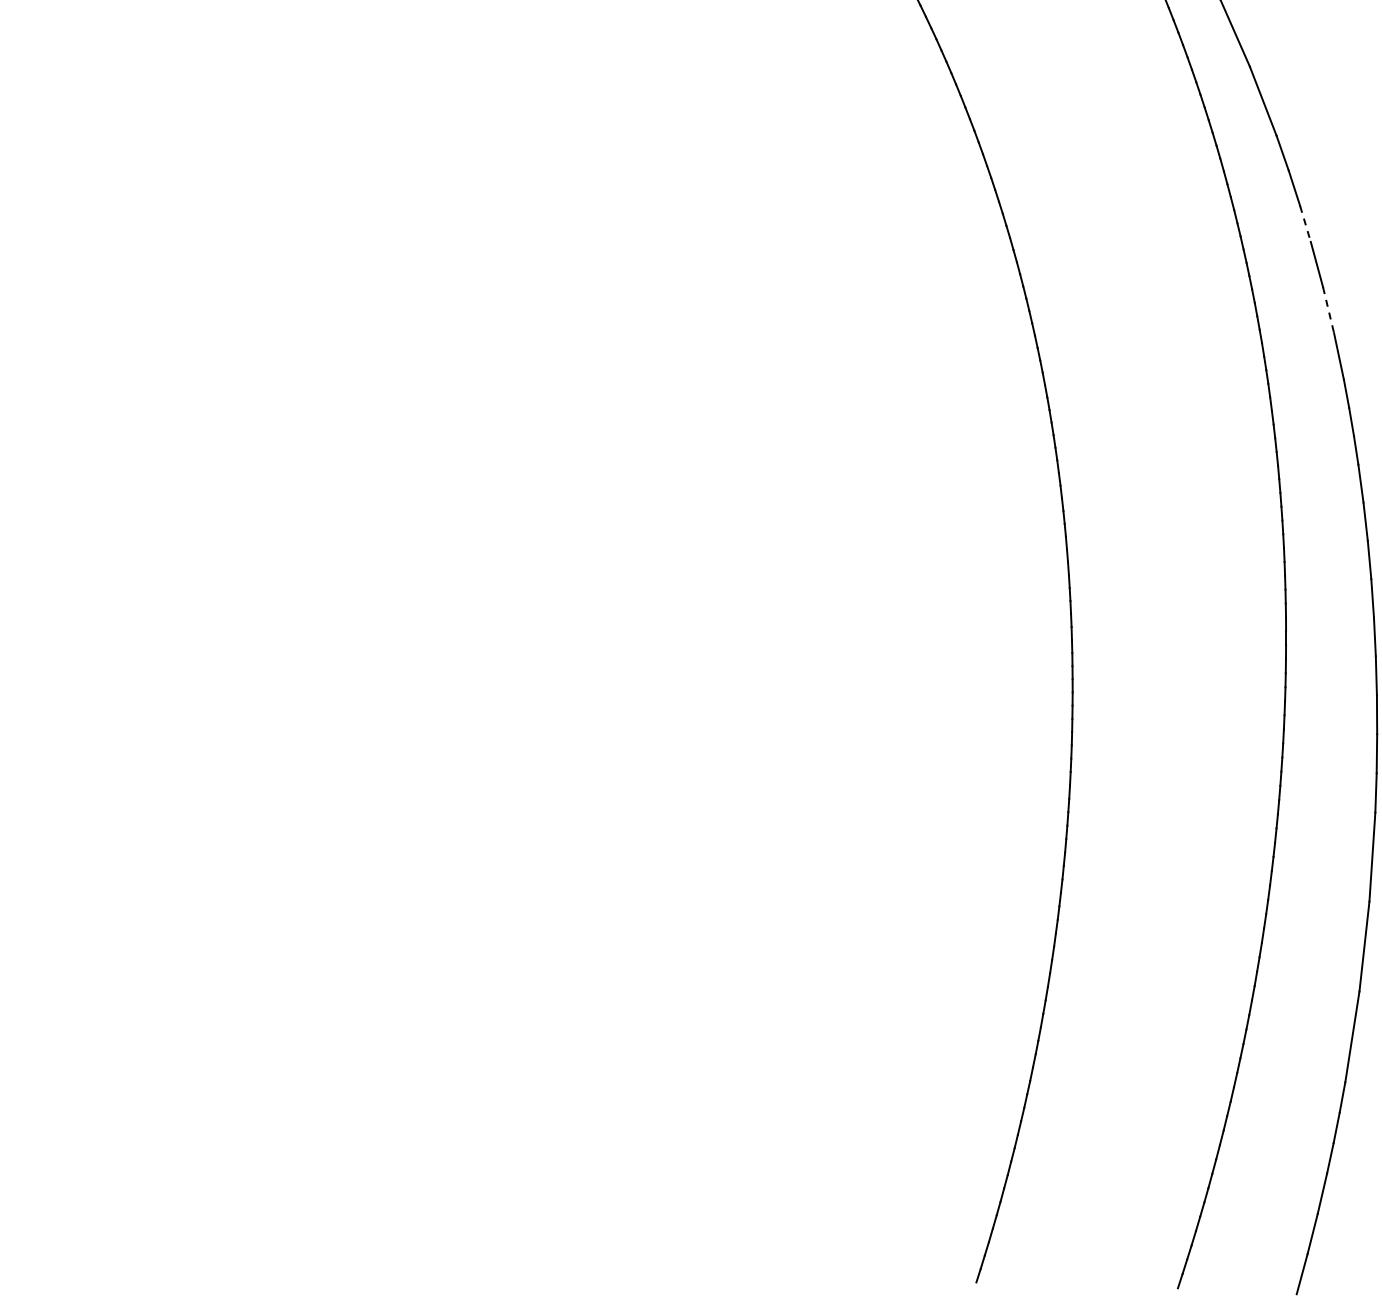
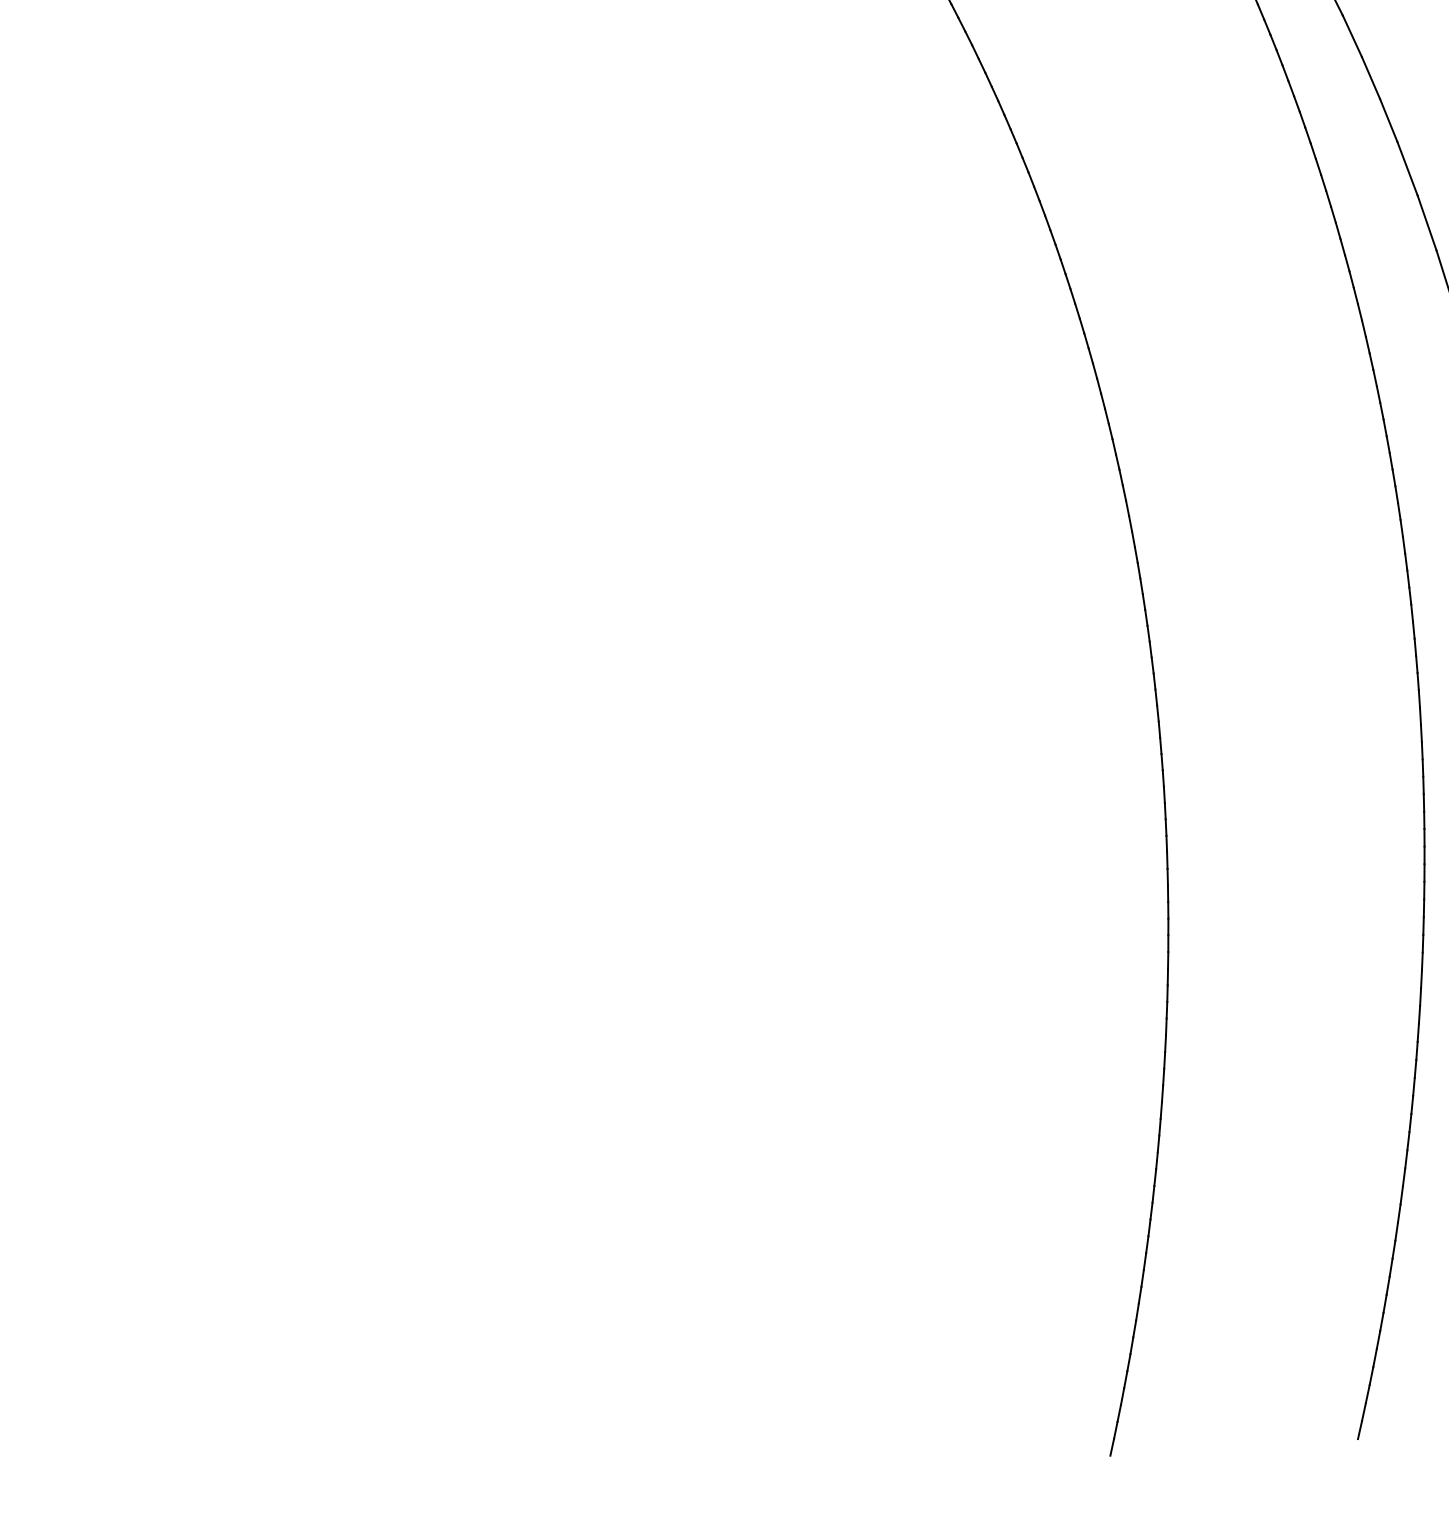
line: (1305, 224) -> (1388, 120), dashed -> solid
line: (1328, 310) -> (1427, 223), dashed -> solid

